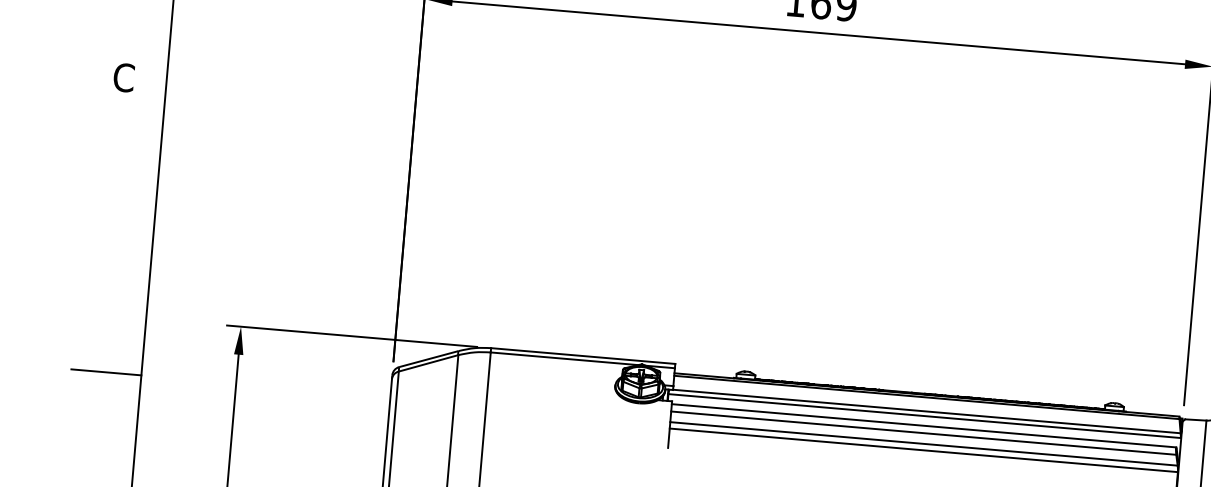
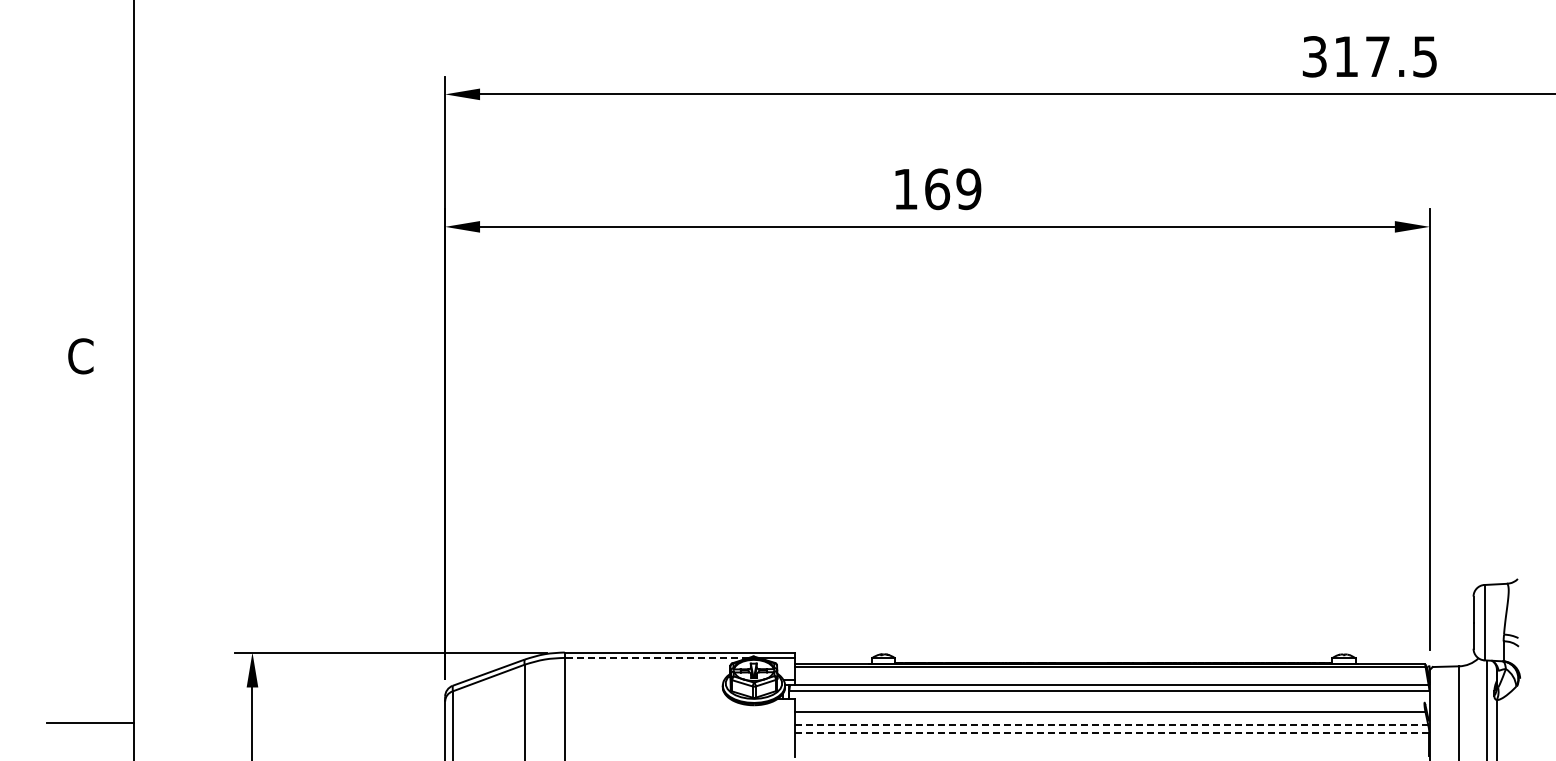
line: (564, 358) -> (656, 657), solid -> dashed
line: (923, 425) -> (1109, 702), removed
line: (923, 444) -> (1111, 725), solid -> dashed
line: (923, 450) -> (1111, 733), solid -> dashed

